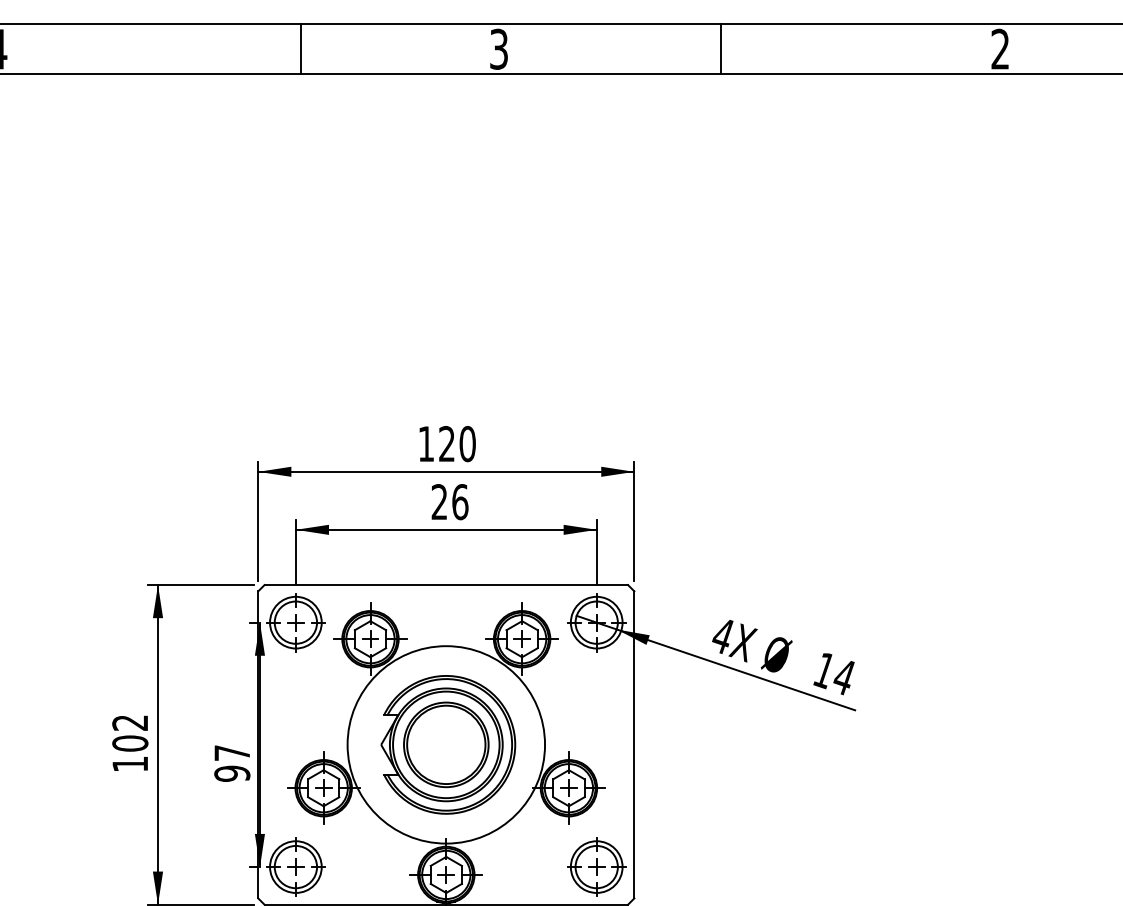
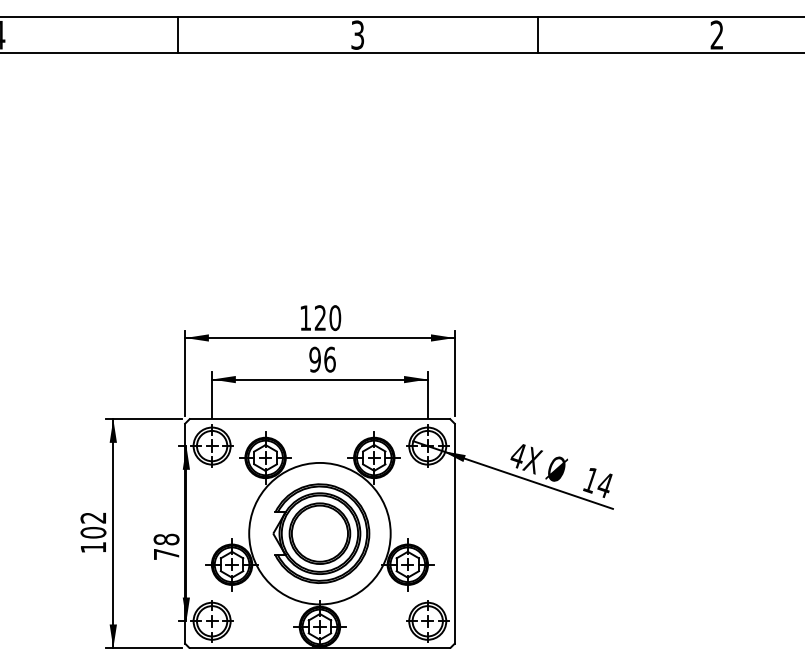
line: (300, 49) -> (178, 35), moved
line: (721, 49) -> (537, 35), moved
text: (439, 502) -> (315, 359), 26 -> 96
text: (232, 763) -> (166, 547), 97 -> 78

